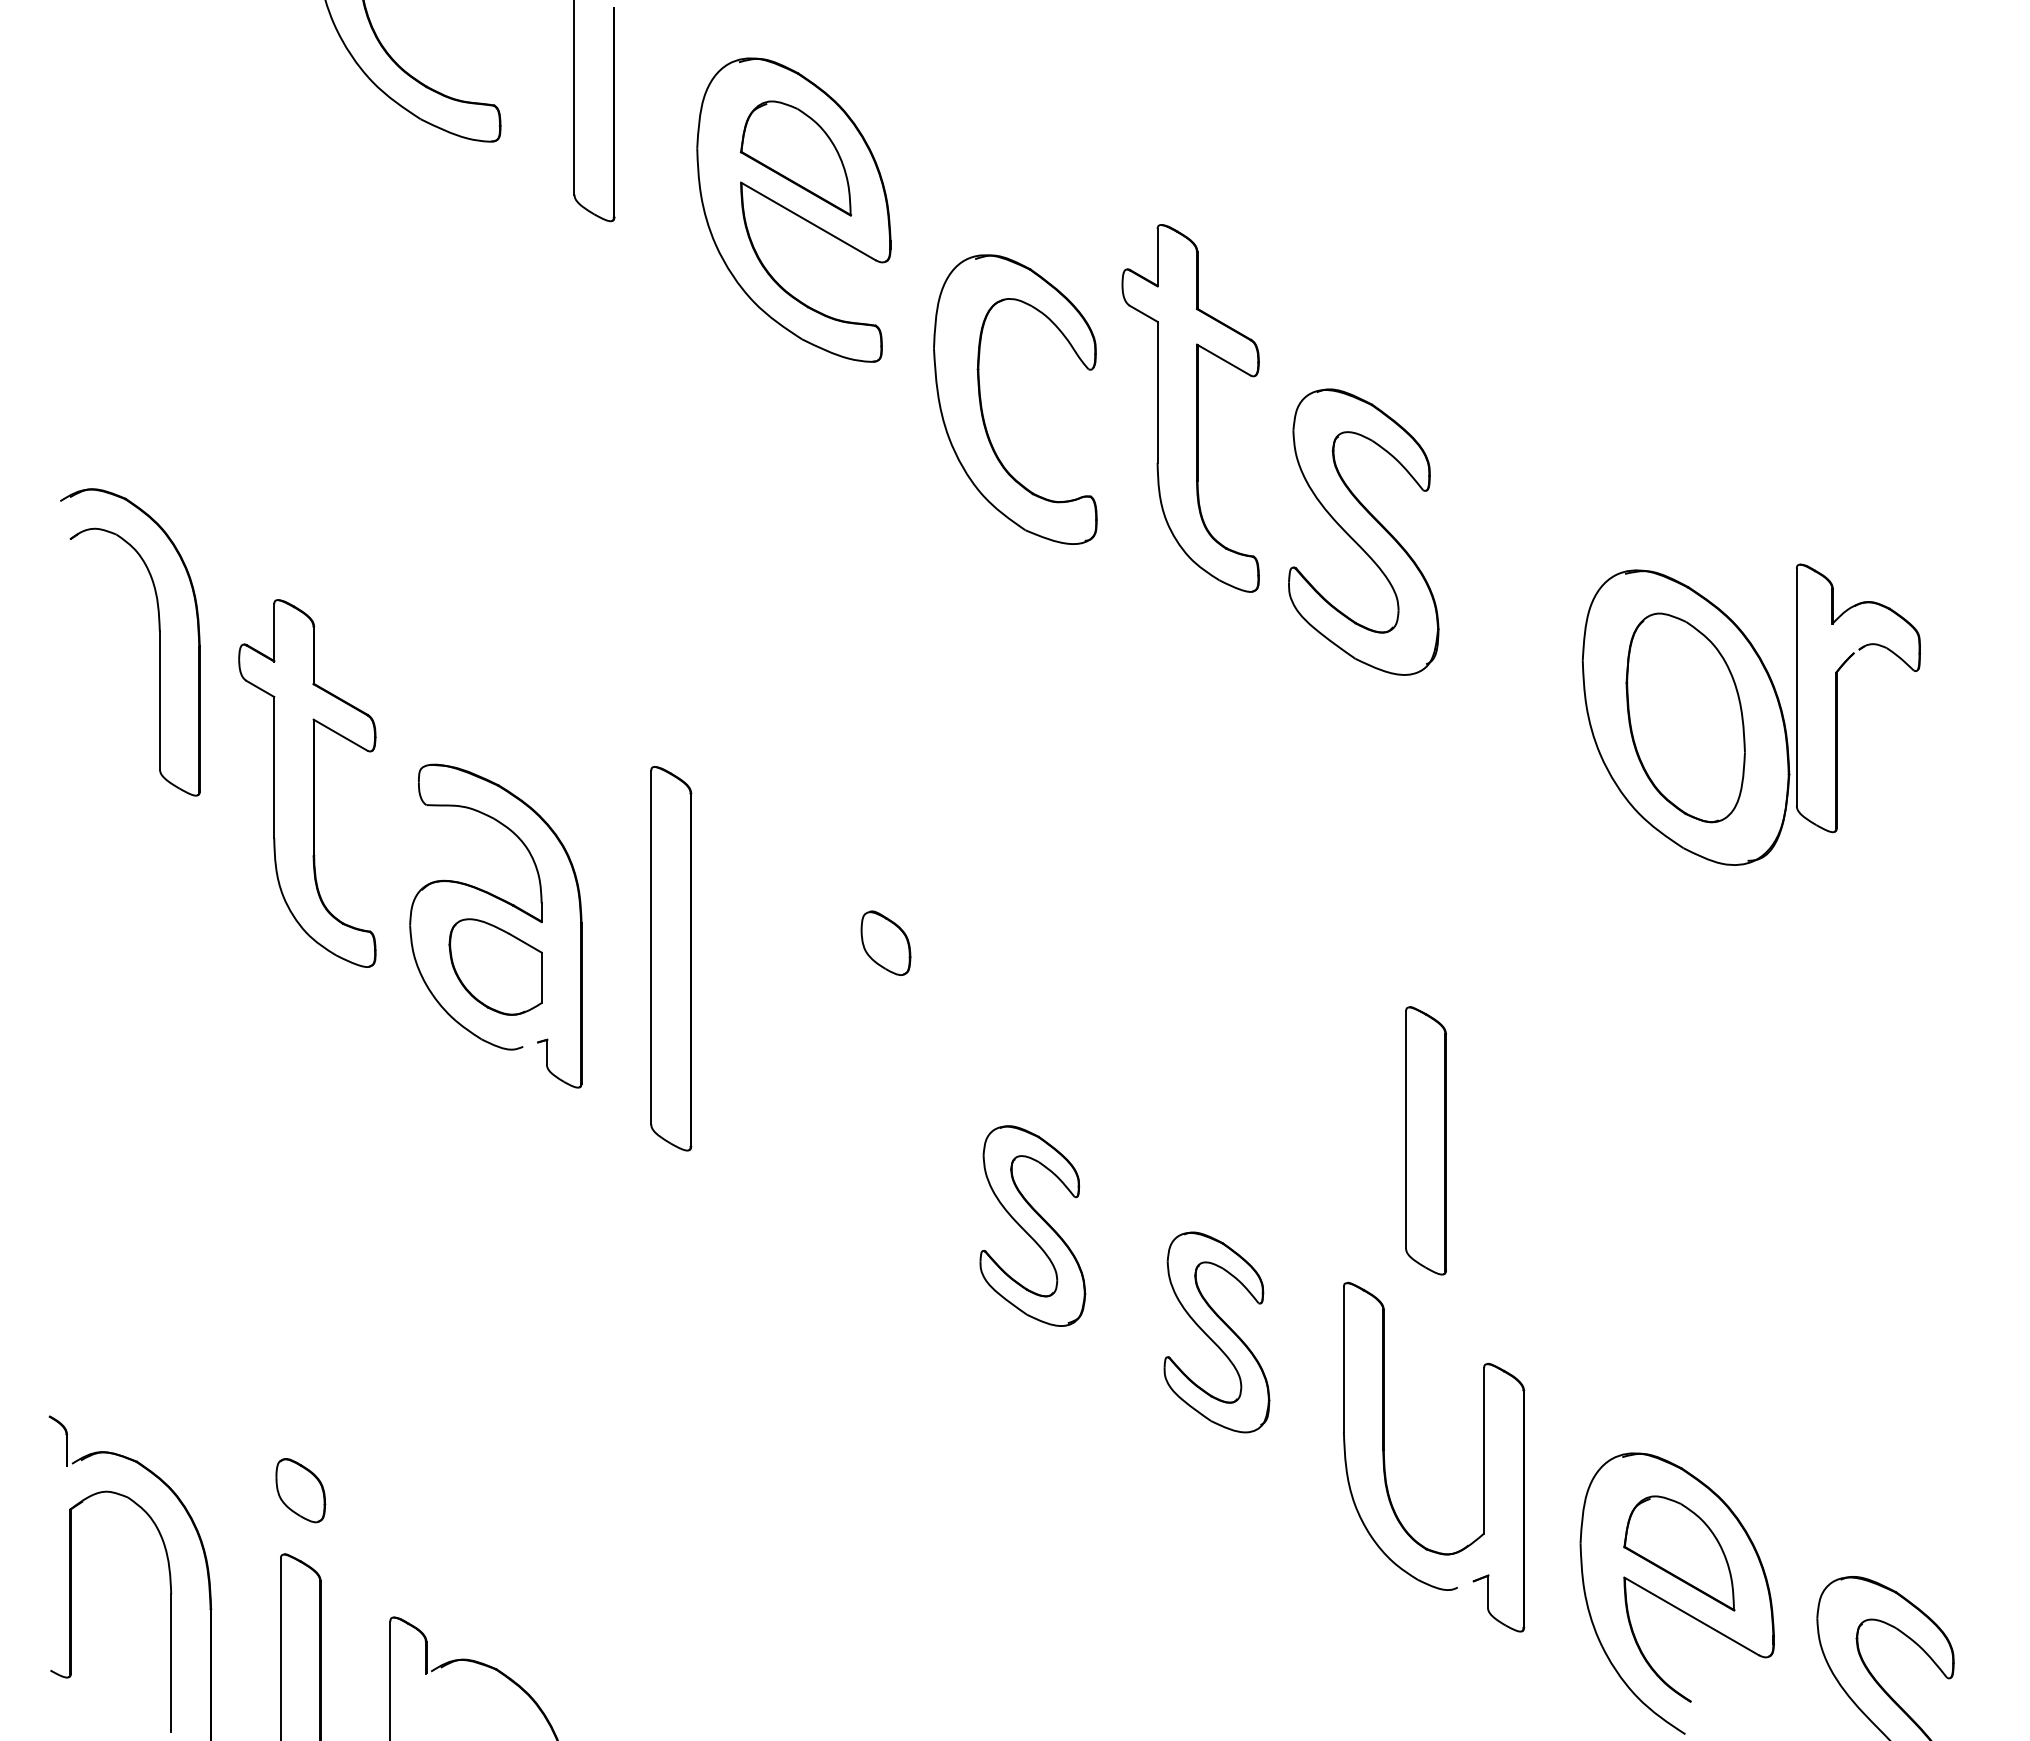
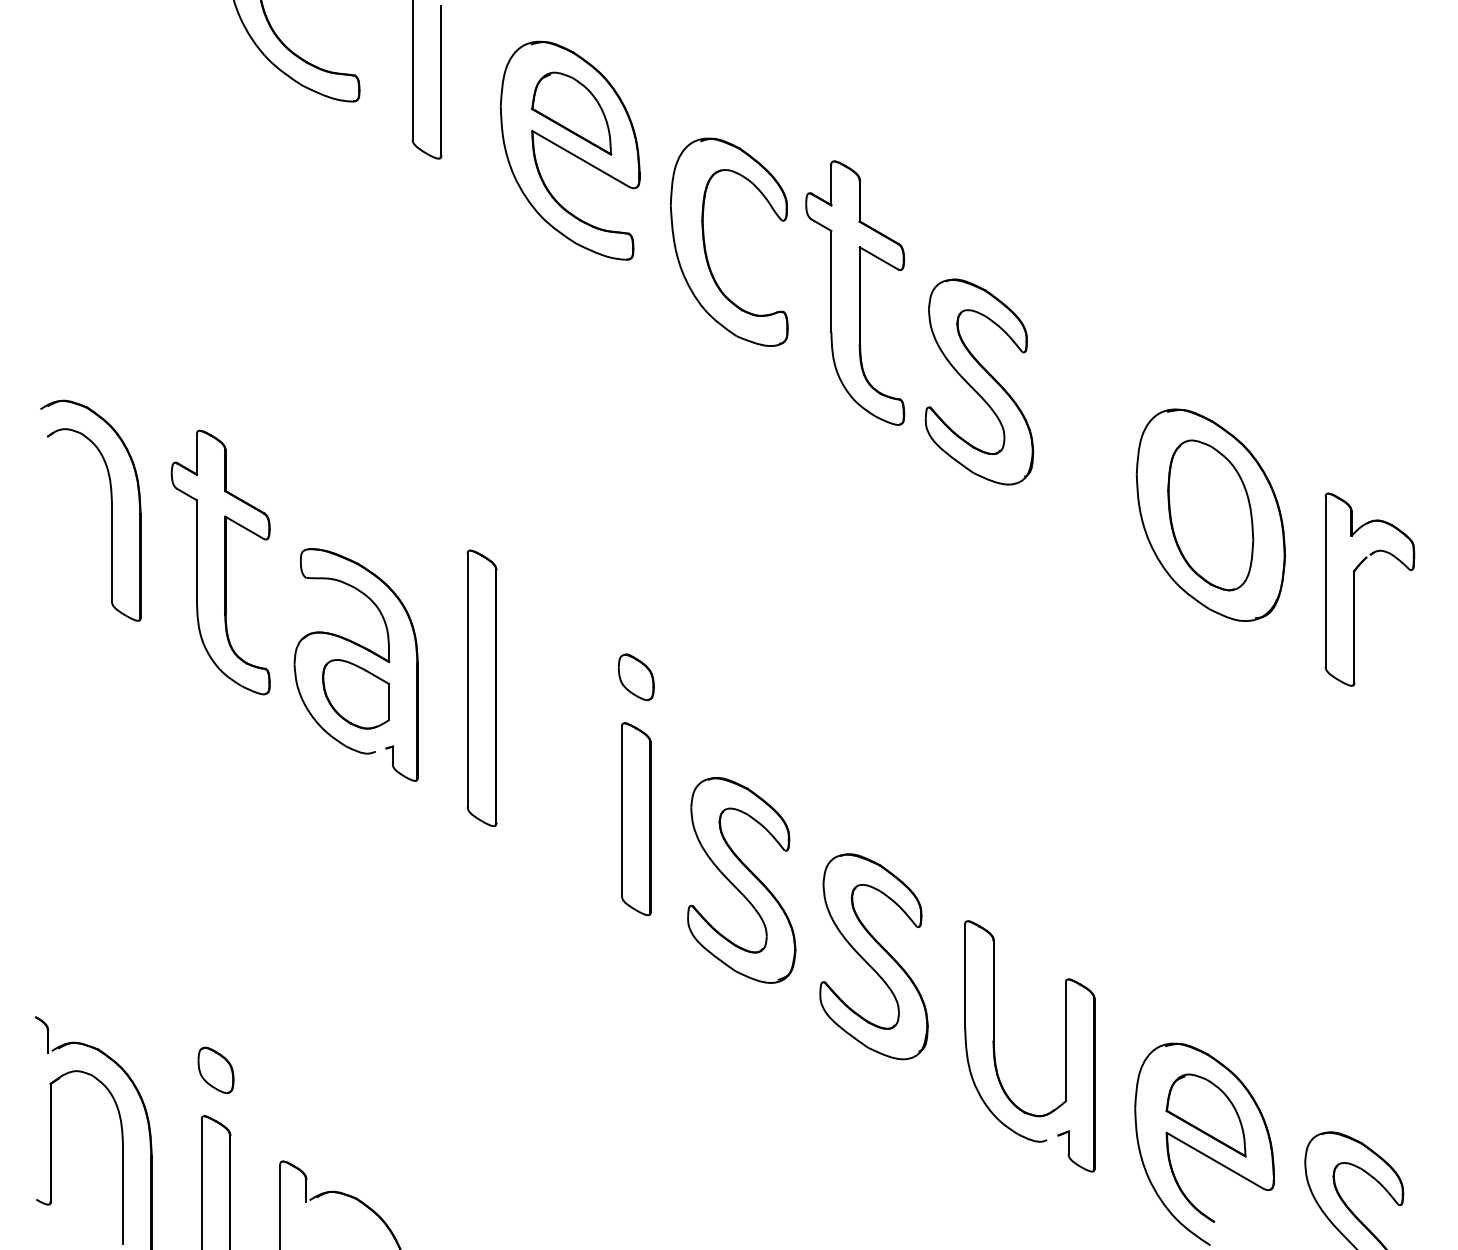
part: (982, 406) -> (705, 247), moved
part: (159, 642) -> (111, 510), moved
part: (1837, 698) -> (1354, 589), moved
part: (1425, 1140) -> (635, 818), moved
part: (1032, 1225) -> (741, 879), size x1.43
part: (1216, 1332) -> (873, 956), size x1.43

